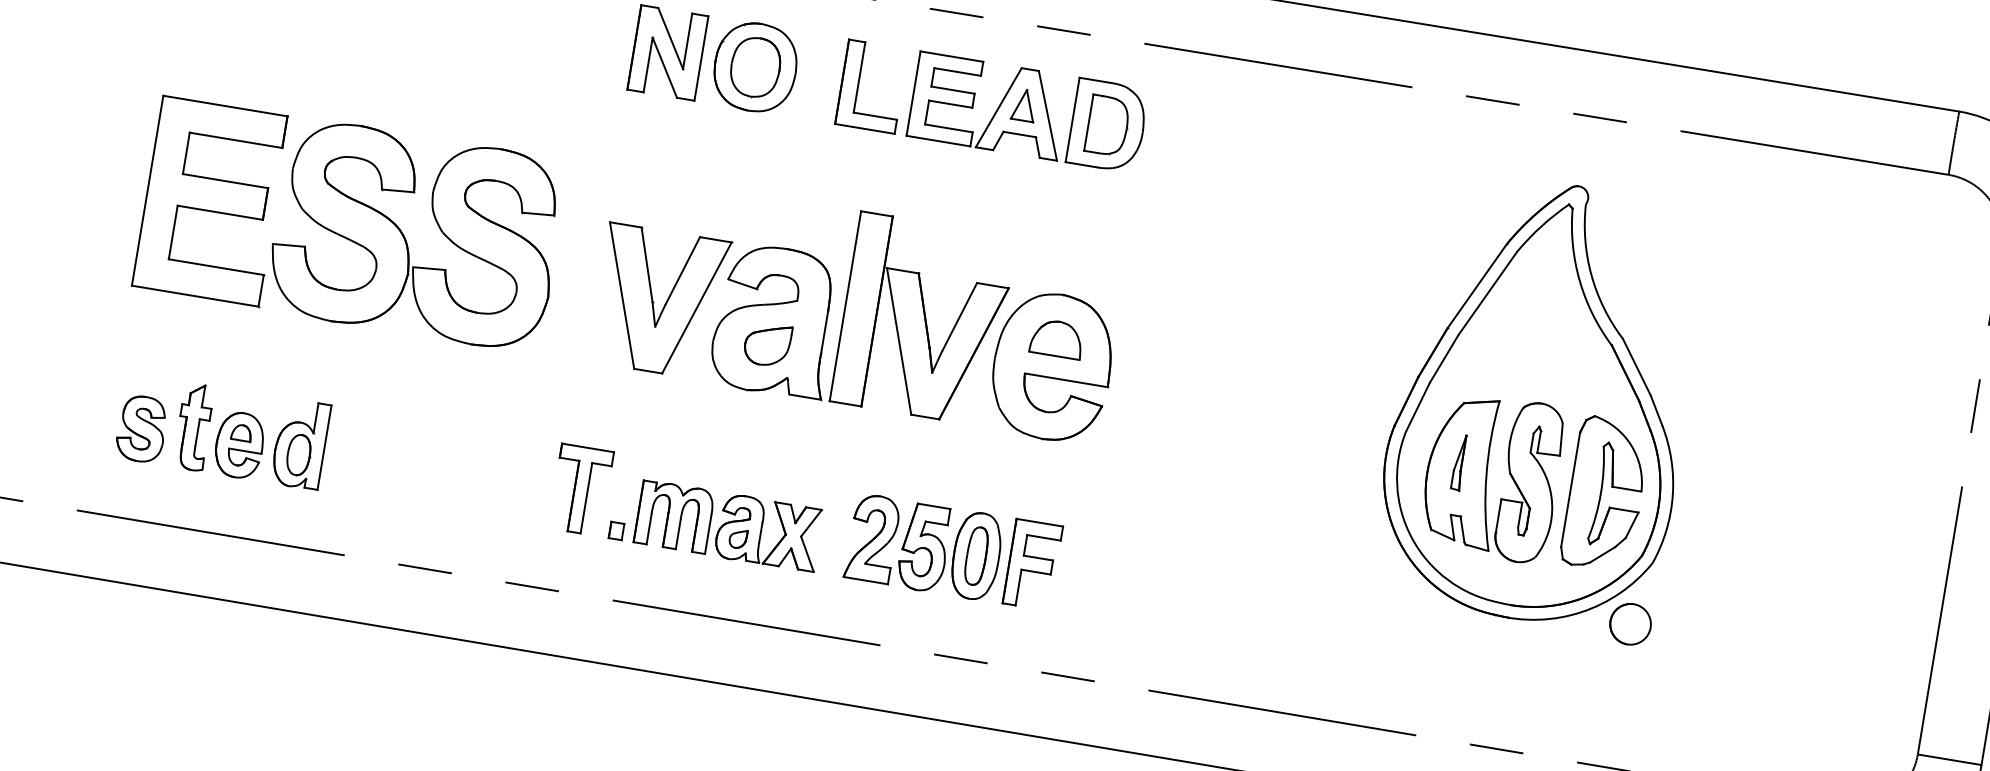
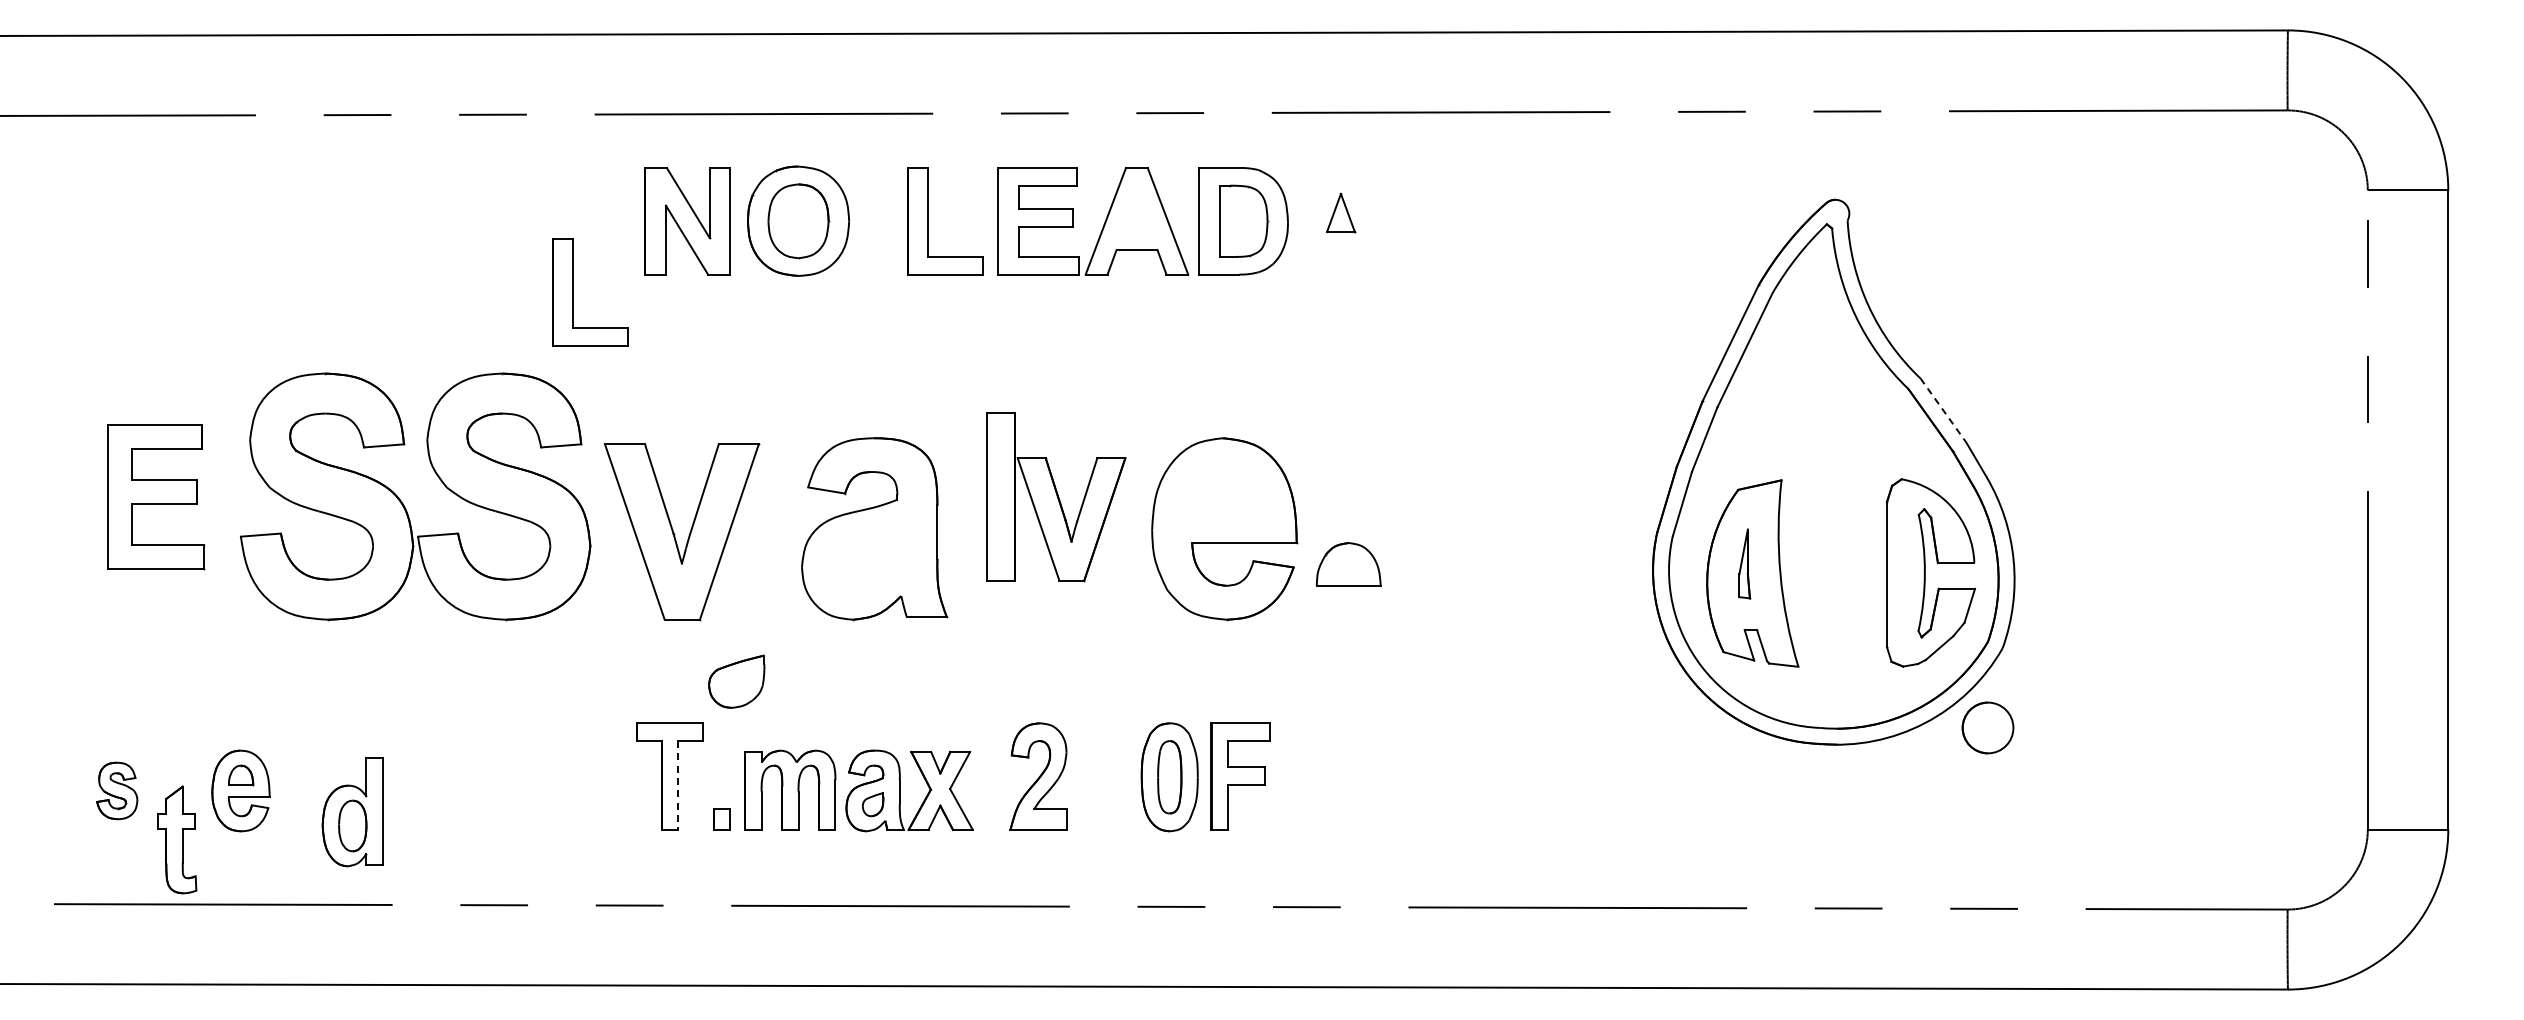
part: (568, 94) -> (573, 292), added
part: (1024, 104) -> (1341, 212), moved
part: (211, 201) -> (156, 497), size x0.6
part: (664, 305) -> (688, 535), moved
part: (923, 319) -> (1056, 497), size x0.7
part: (1057, 338) -> (1348, 564), moved
part: (767, 344) -> (736, 681), moved
line: (1636, 367) -> (1943, 410), solid -> dashed
part: (194, 426) -> (177, 839), moved
part: (141, 428) -> (116, 790), size x0.7
part: (300, 444) -> (352, 812), moved
part: (1529, 482) -> (1835, 574), removed
line: (586, 498) -> (678, 785), solid -> dashed
part: (924, 547) -> (1103, 777), removed

